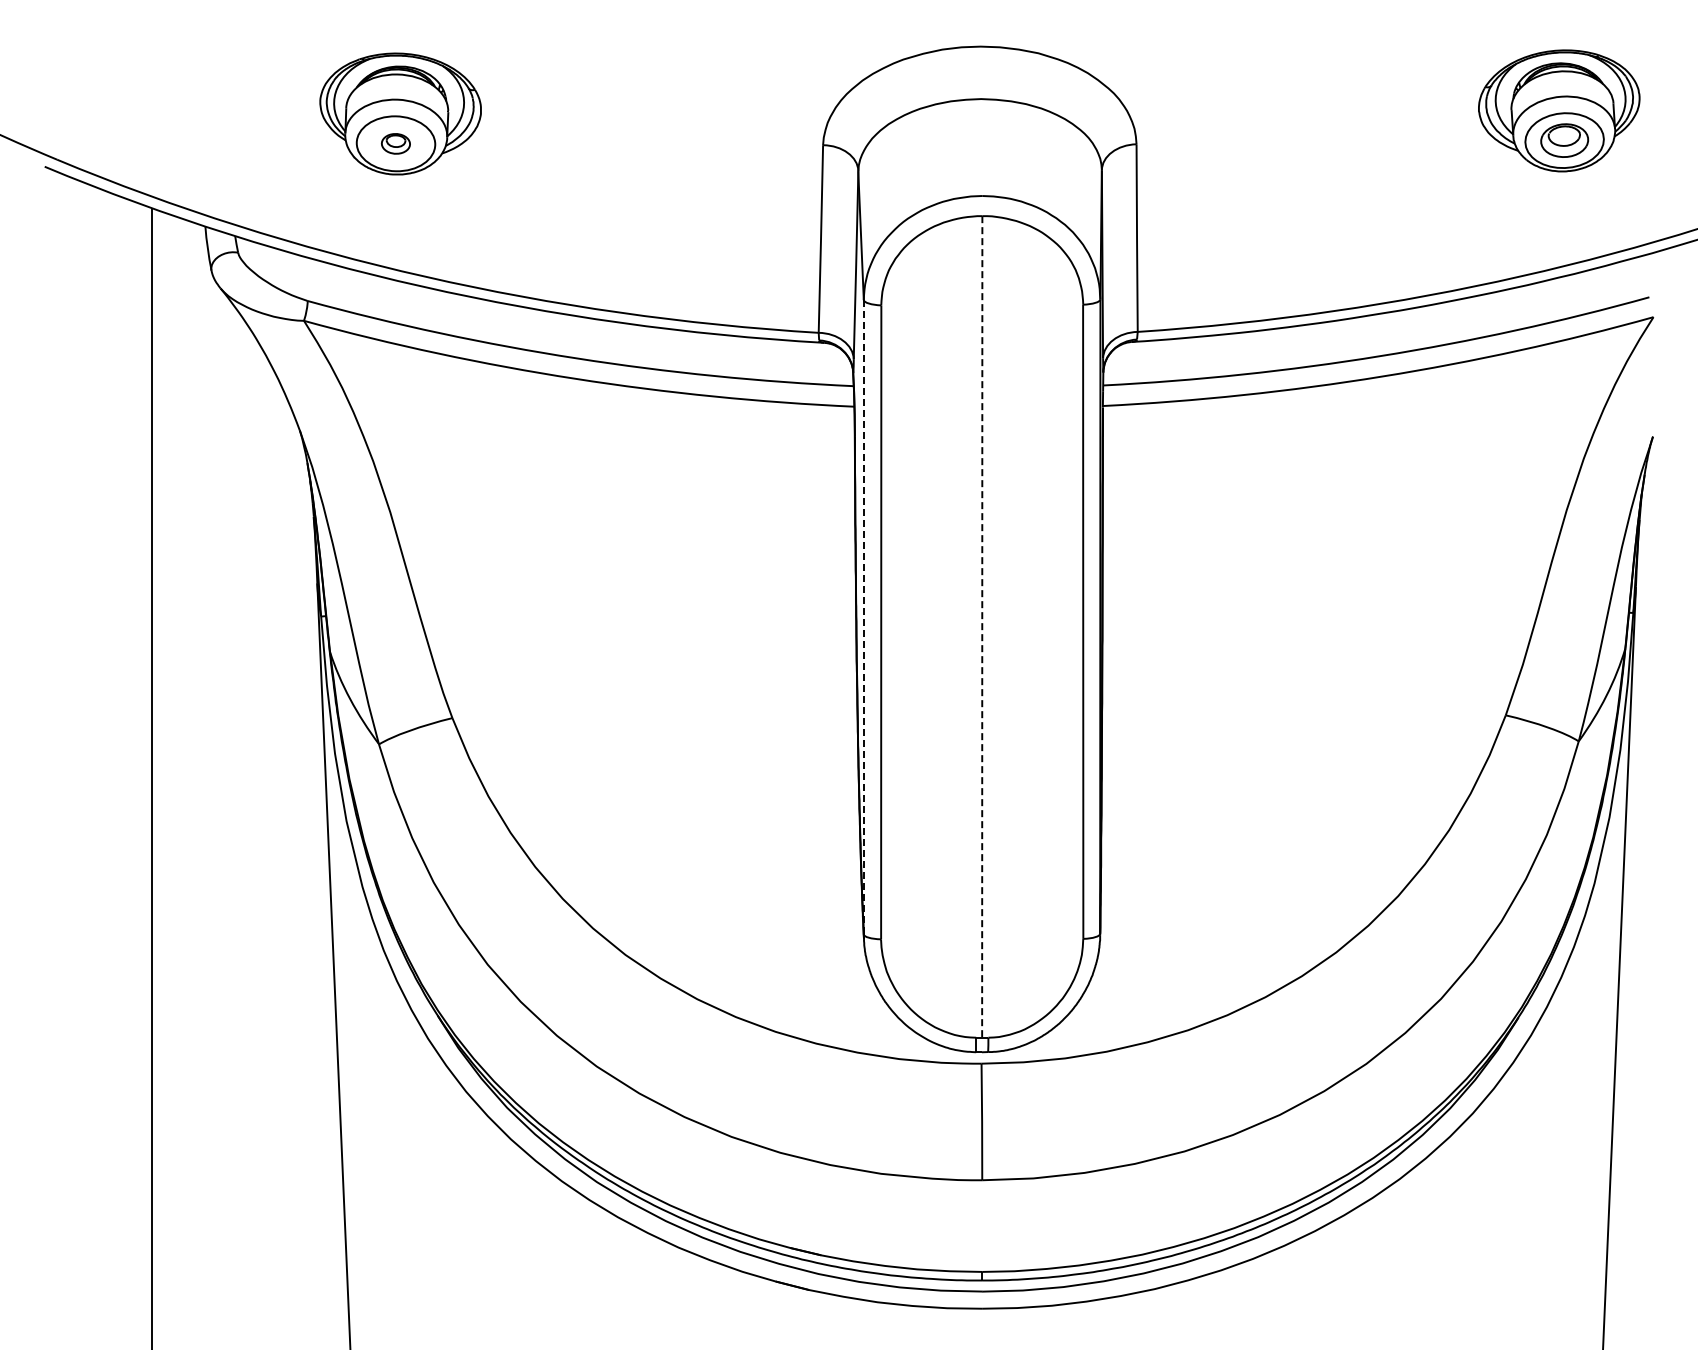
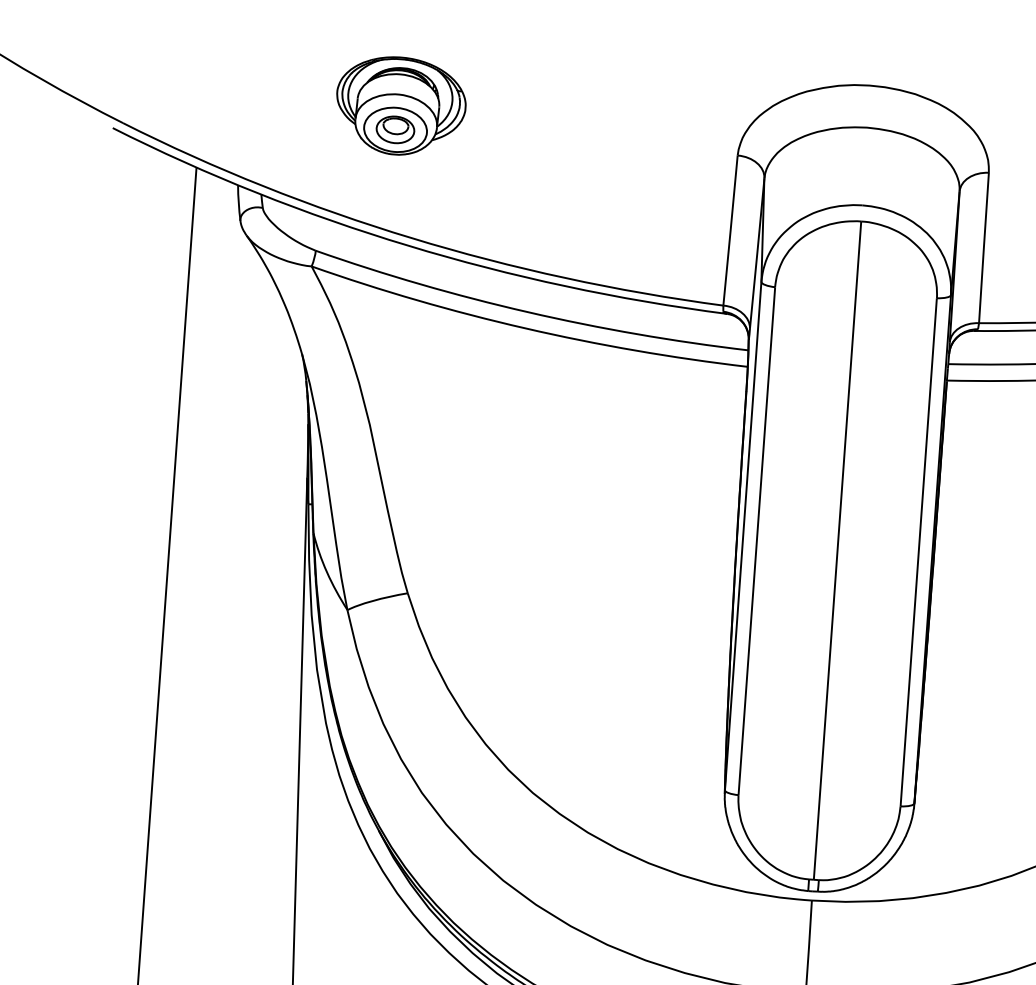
part: (395, 143) -> (395, 129), size x1.67
line: (863, 616) -> (742, 535), dashed -> solid
line: (982, 626) -> (837, 550), dashed -> solid

